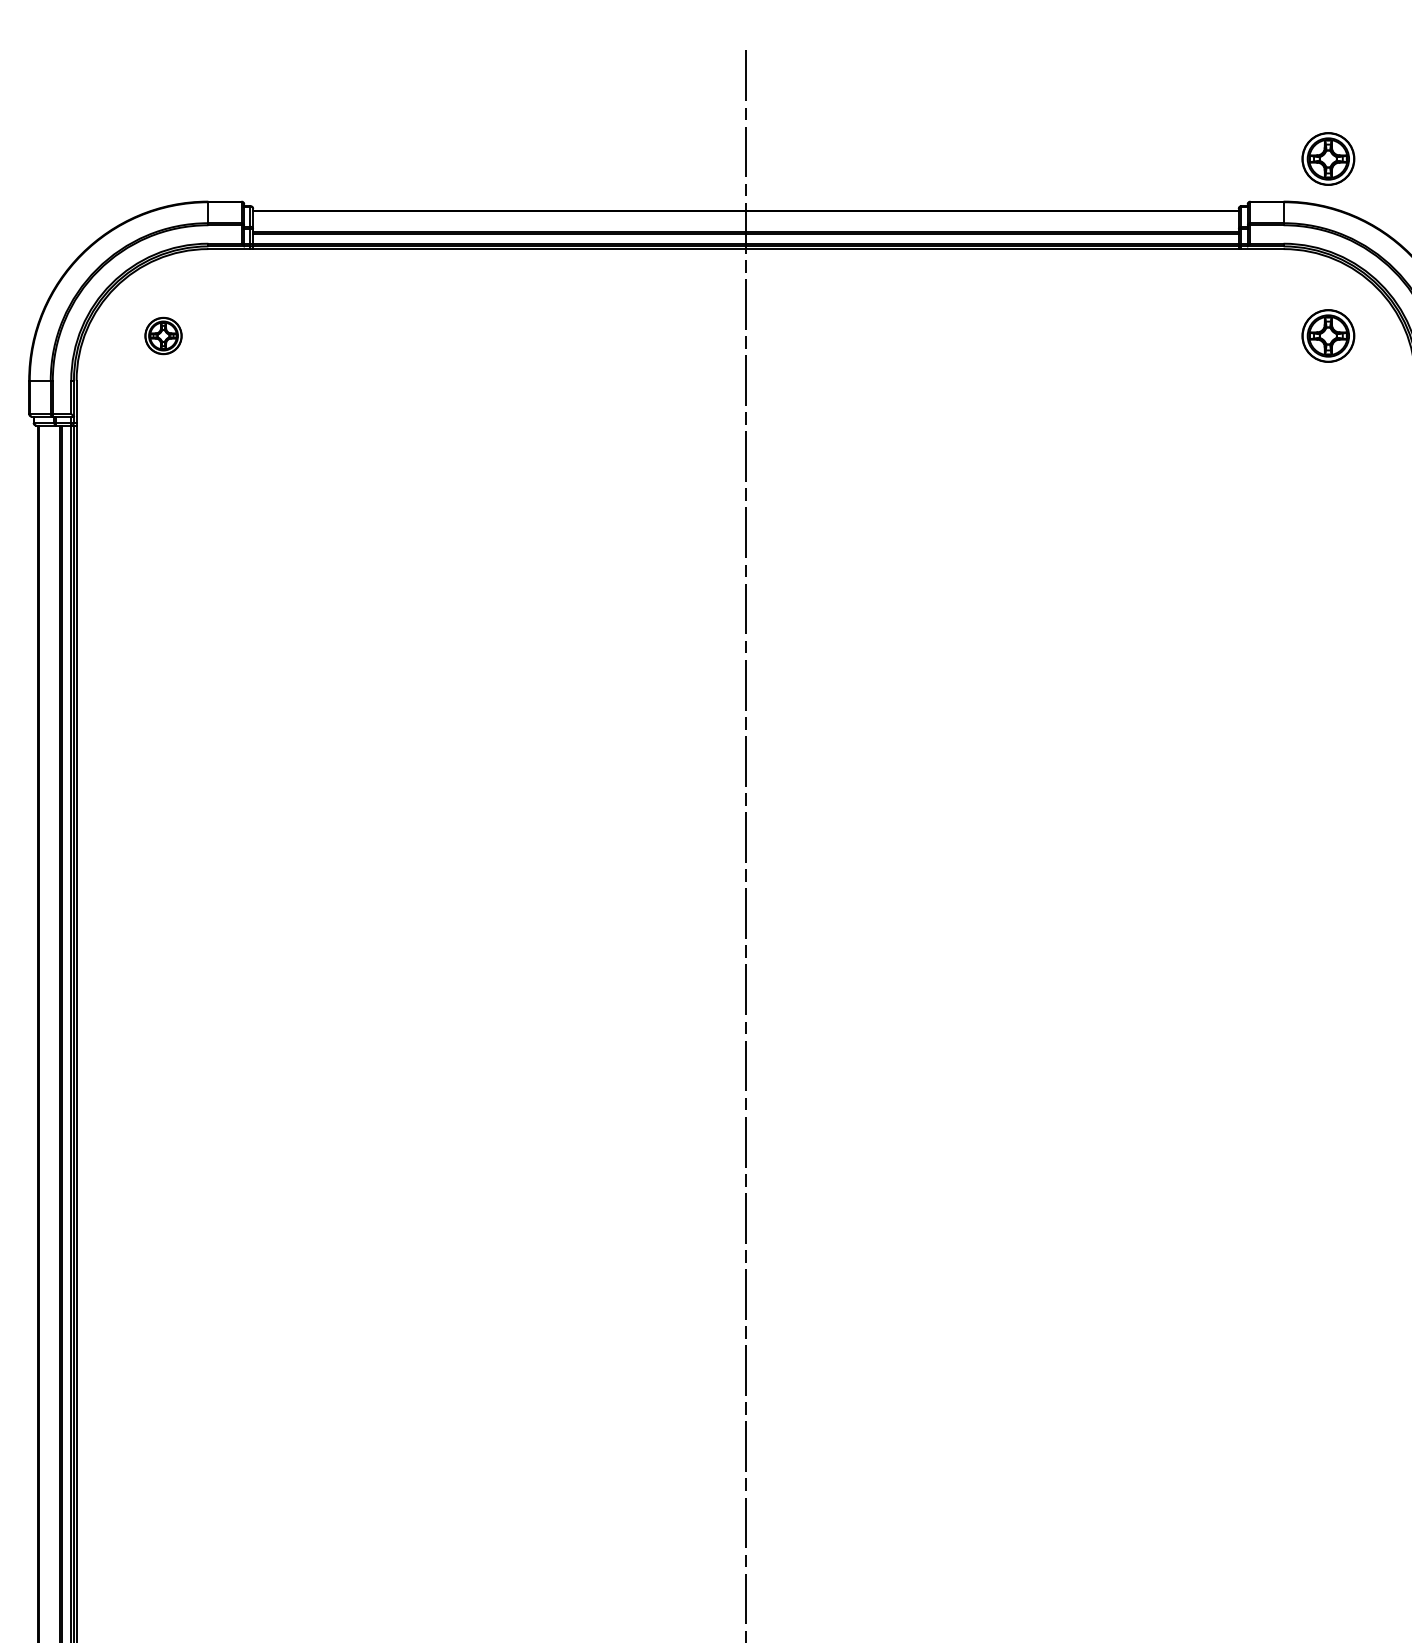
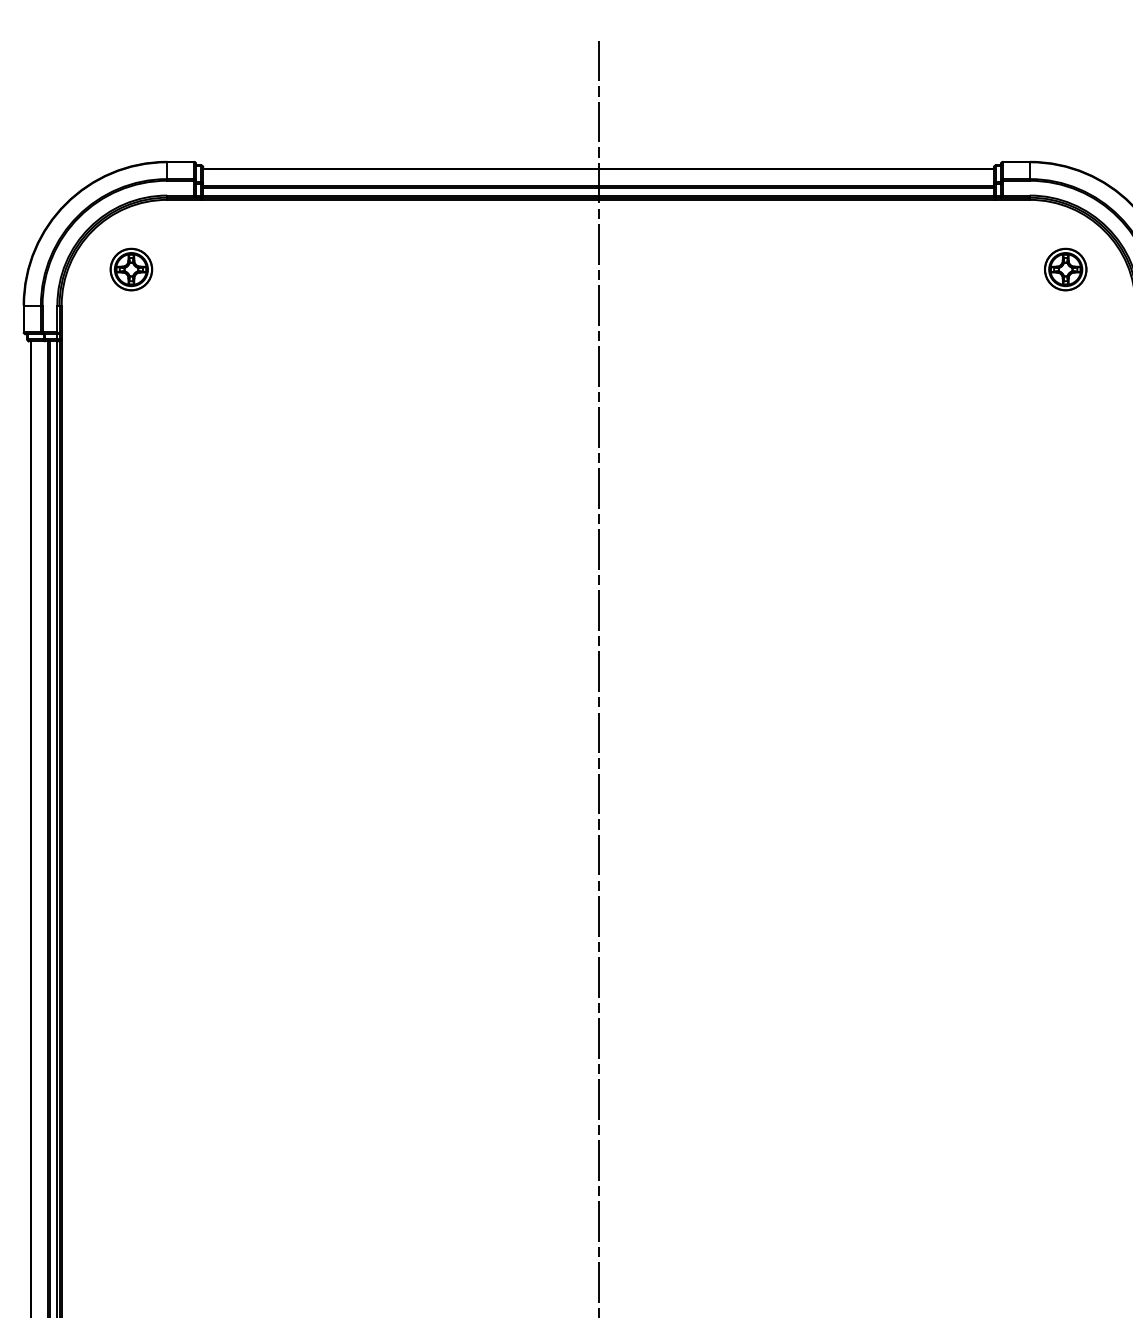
part: (1328, 158) -> (1065, 127), removed
part: (163, 335) -> (131, 269), size x1.43

